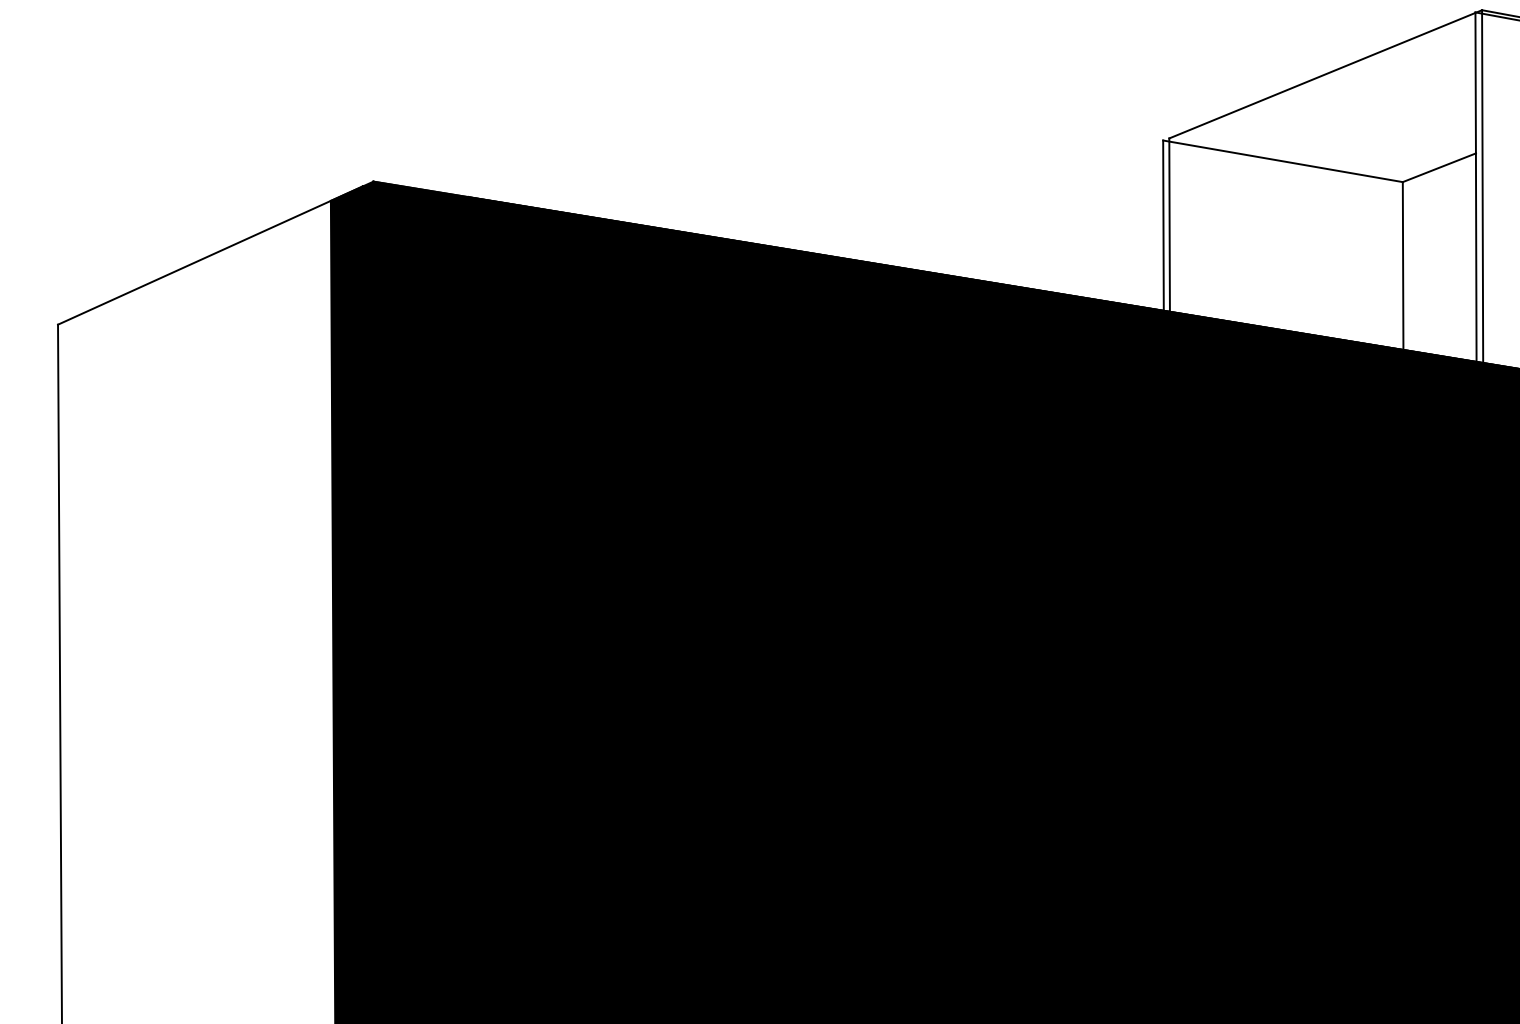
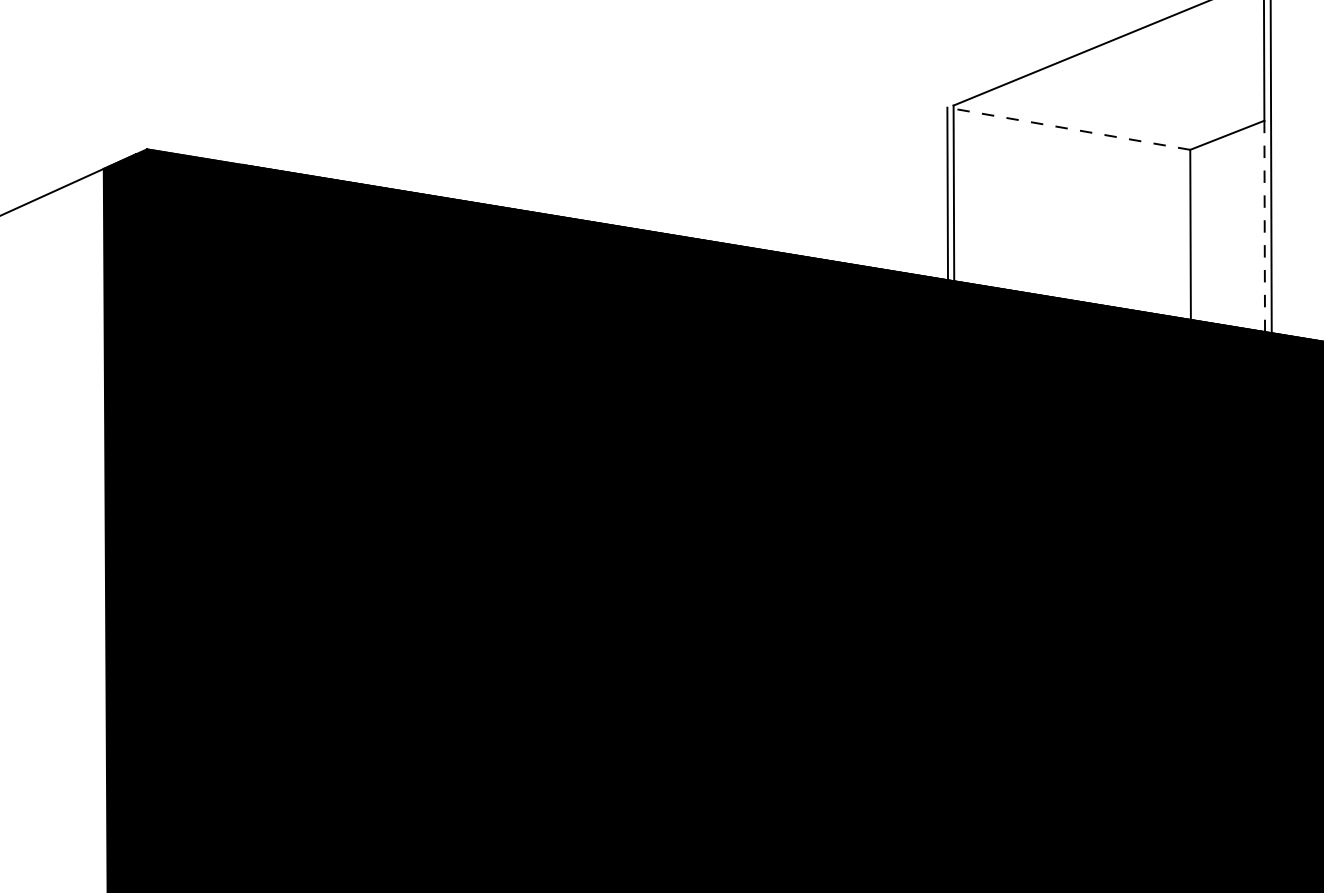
line: (1282, 161) -> (1068, 128), solid -> dashed
line: (1476, 258) -> (1264, 227), solid -> dashed

